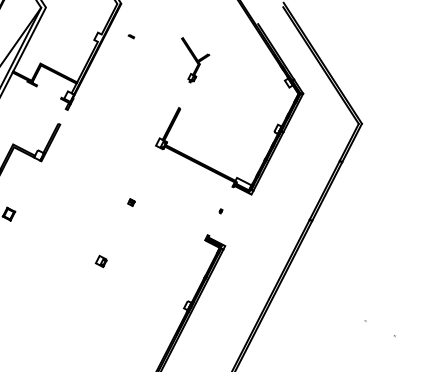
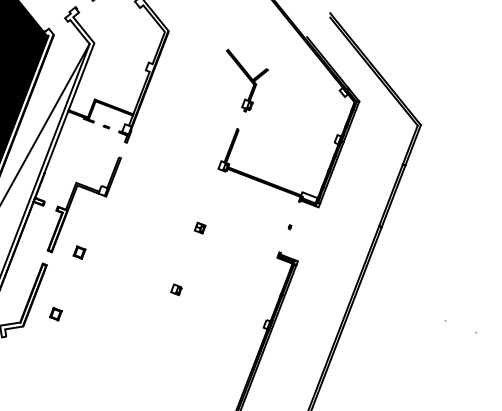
part: (131, 36) -> (106, 126), moved
part: (193, 60) -> (246, 80), size x1.43
part: (130, 201) -> (199, 227), size x1.67

